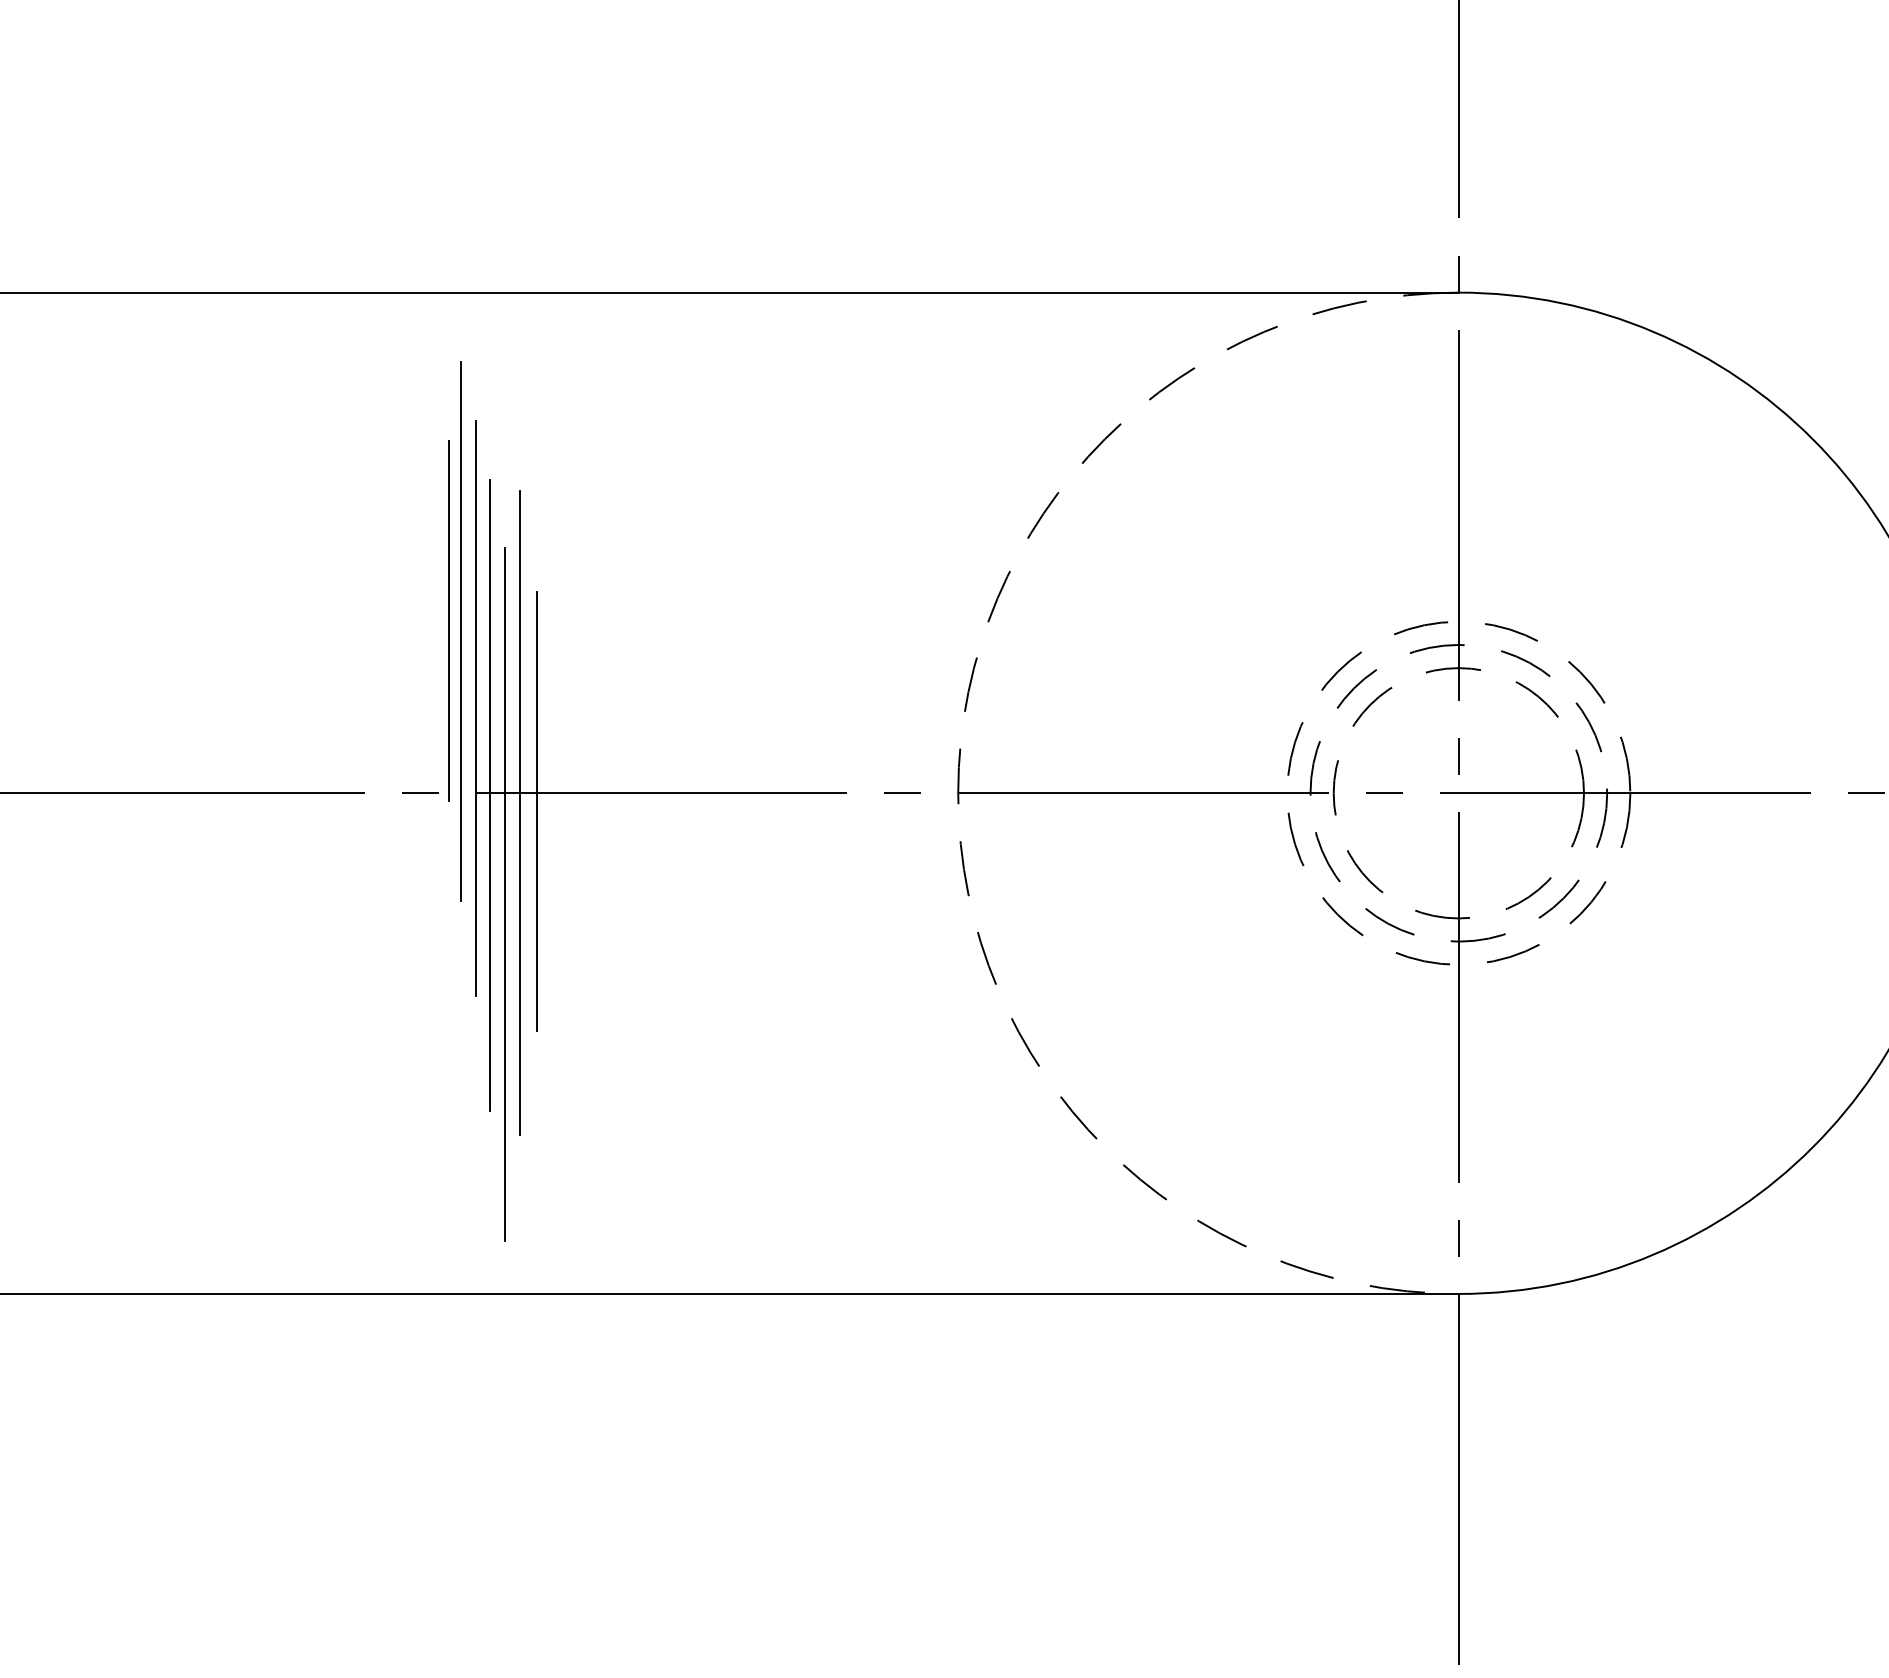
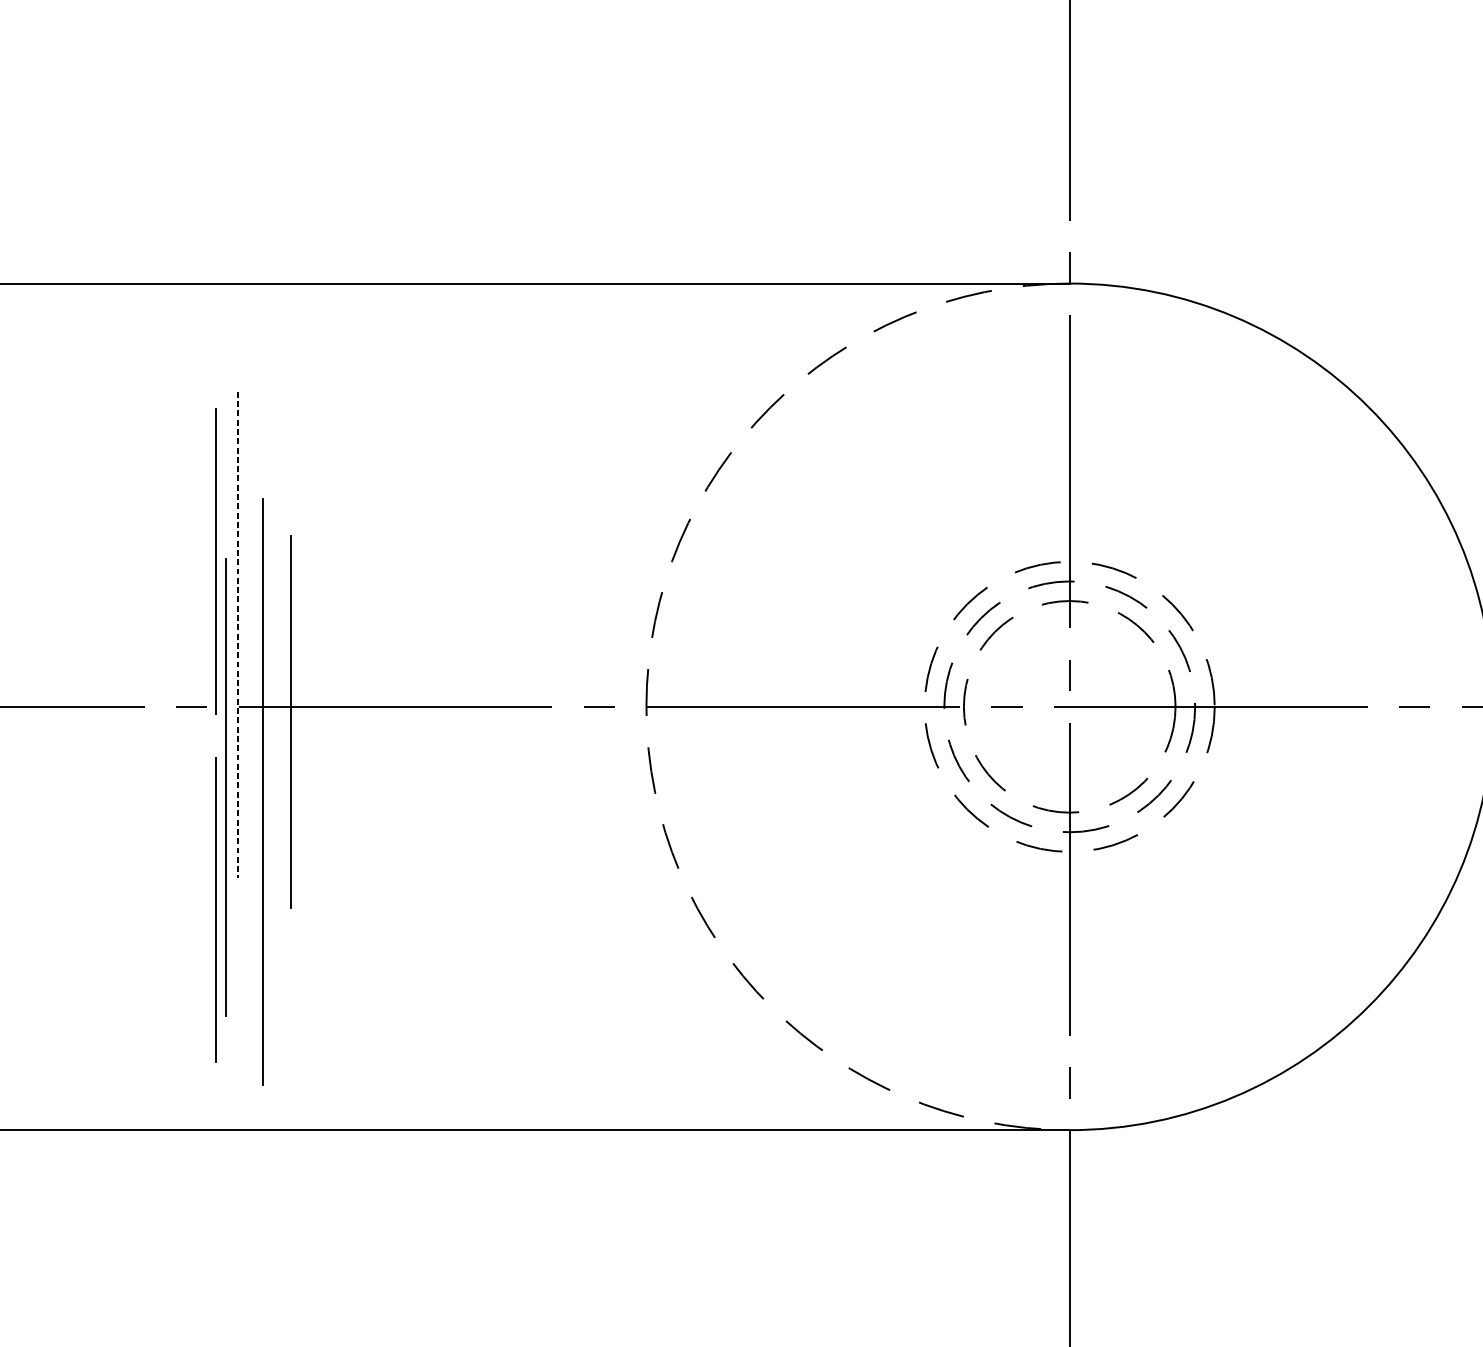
line: (460, 631) -> (225, 787), moved
line: (475, 708) -> (238, 635), solid -> dashed
line: (490, 794) -> (250, 707), removed
line: (519, 812) -> (275, 723), removed
line: (448, 1032) -> (215, 909), added

